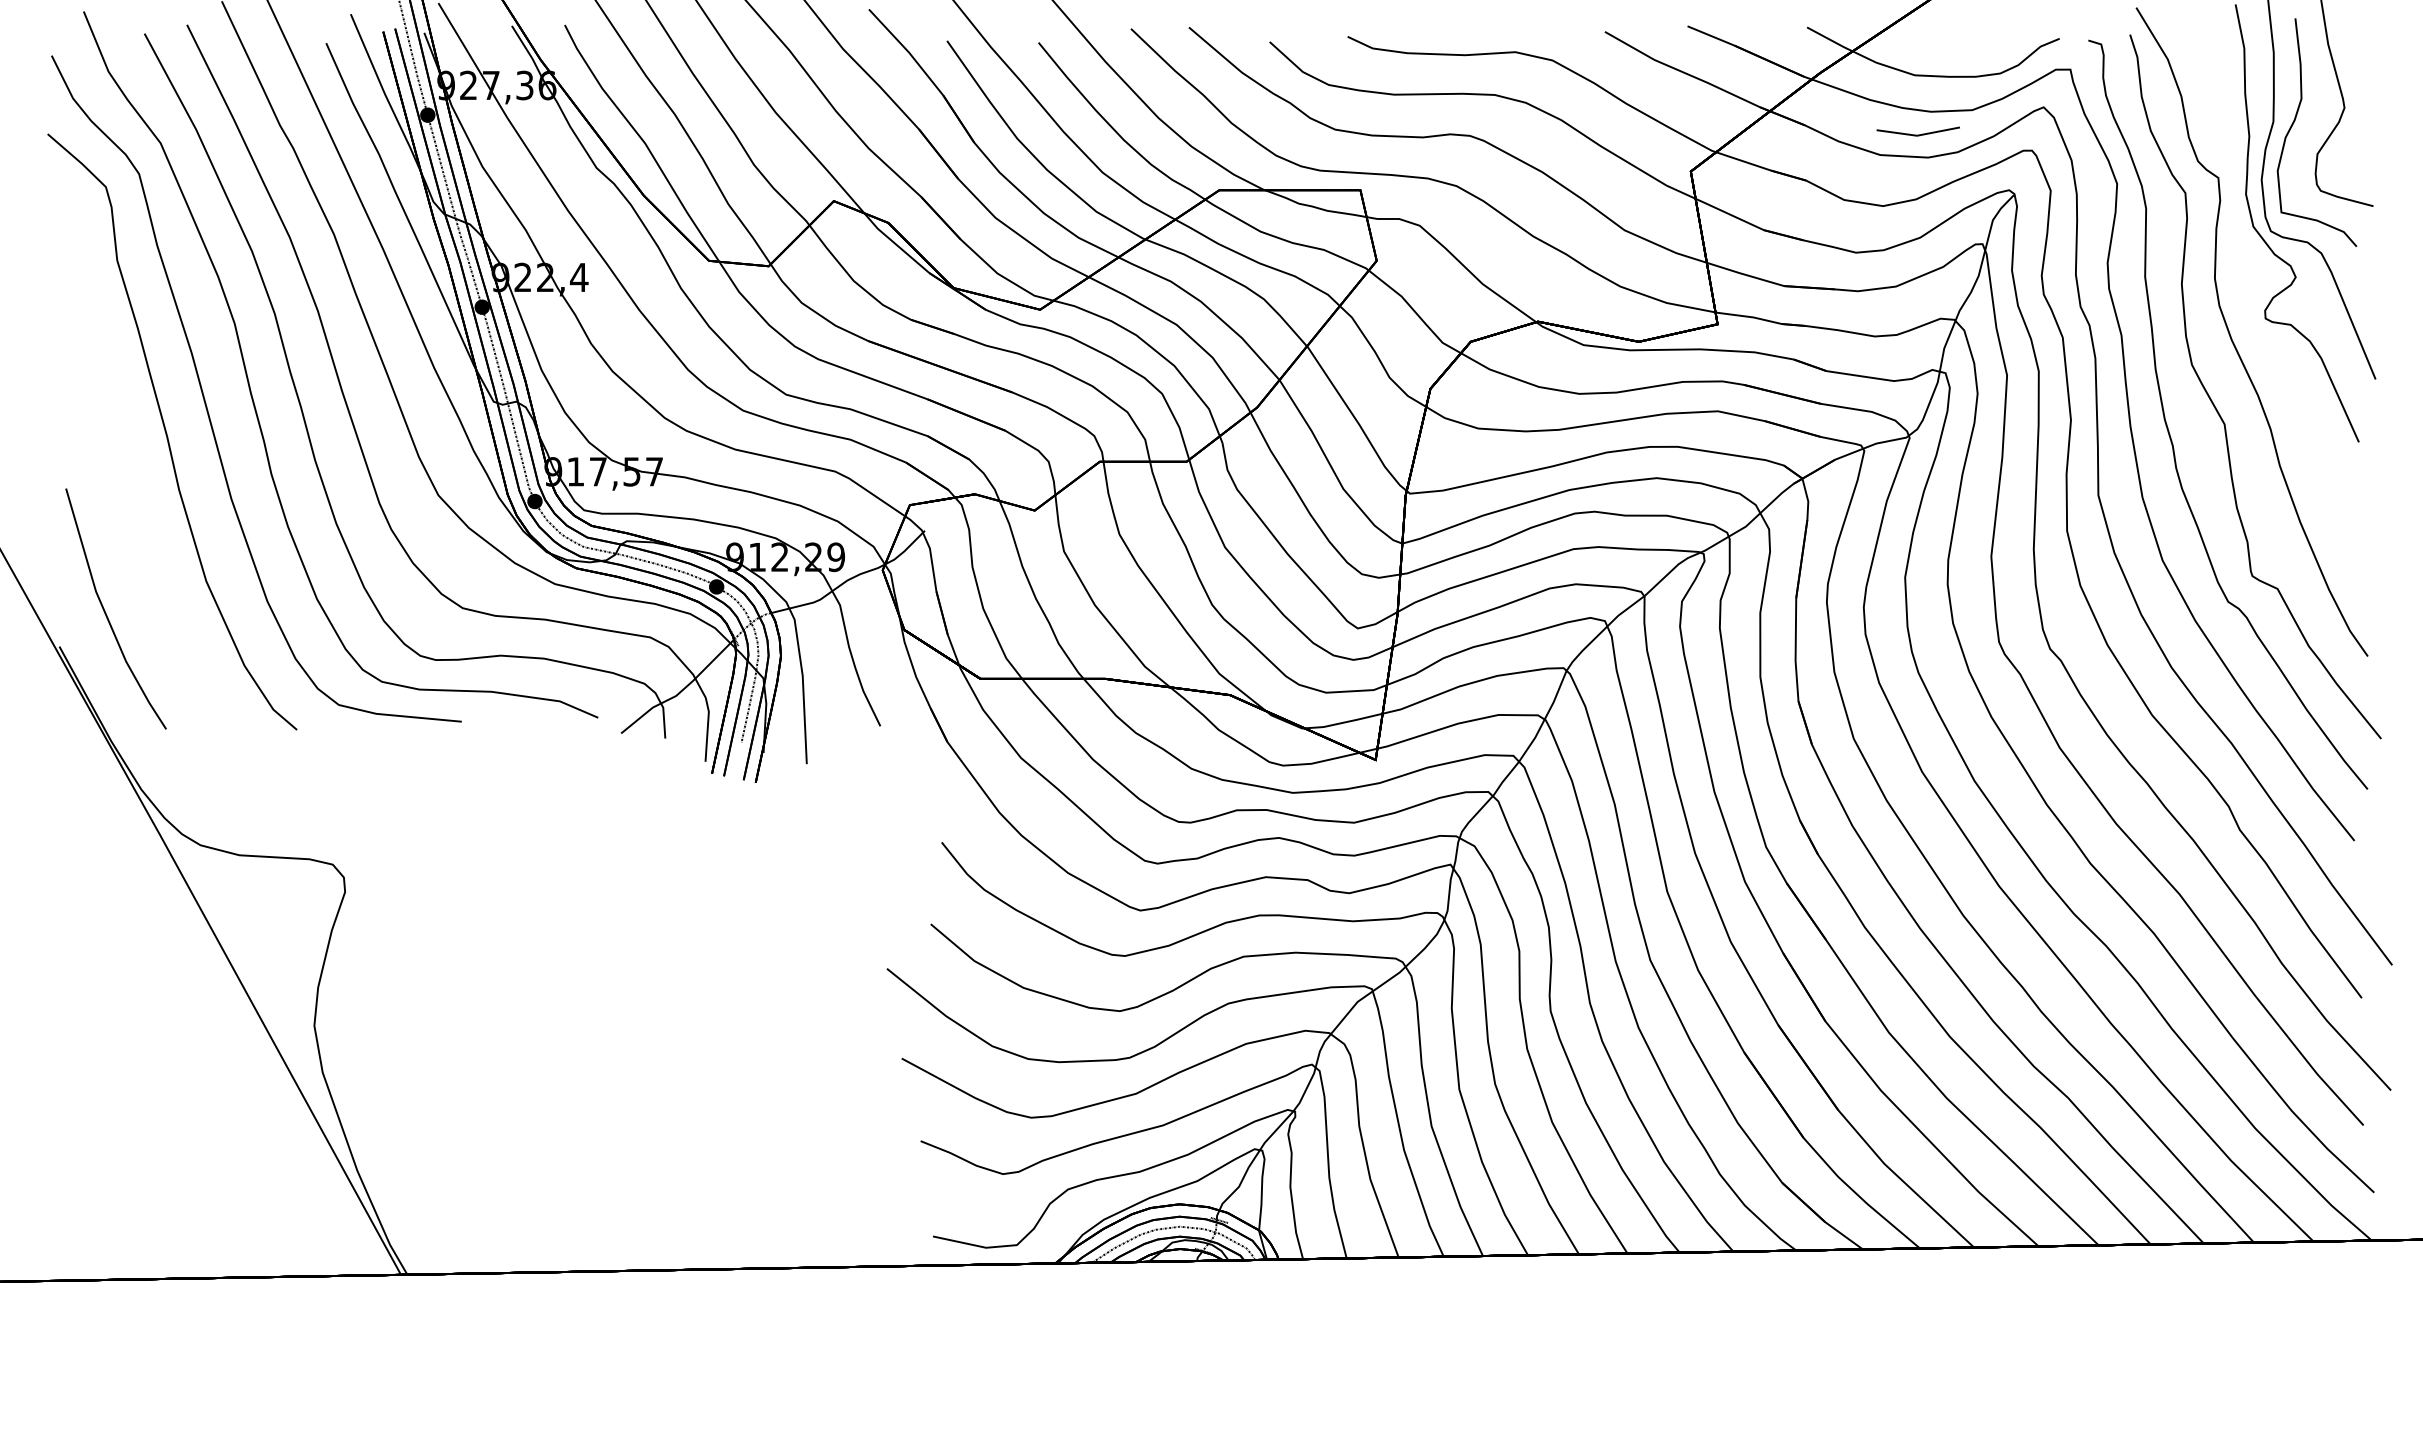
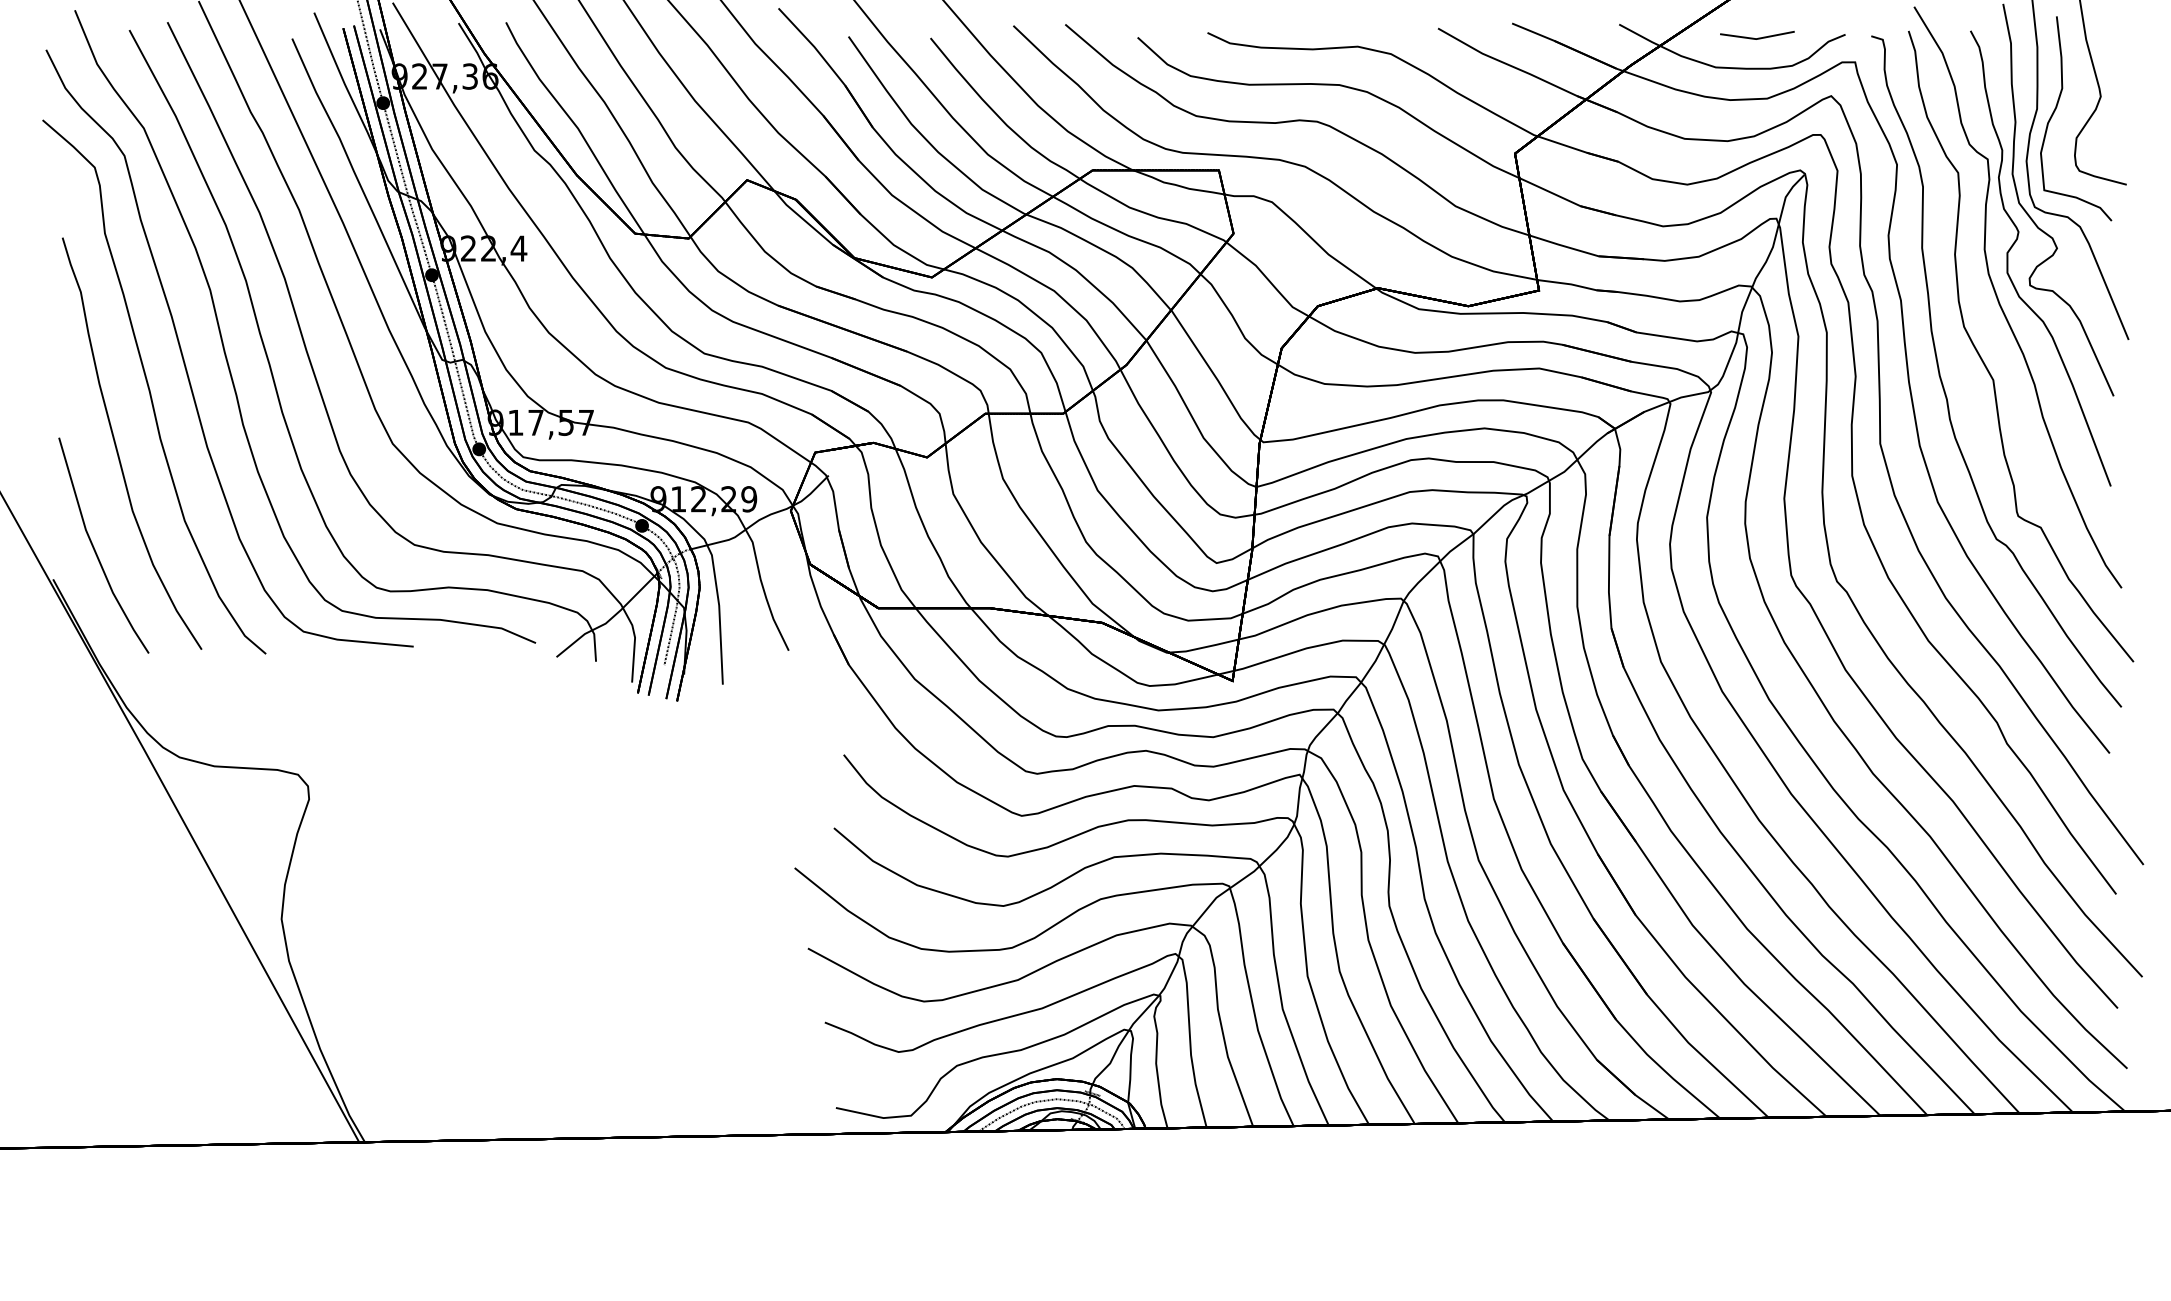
line: (1917, 134) -> (1756, 38), moved
curve: (2251, 268) -> (2017, 240), added
part: (131, 501) -> (117, 449), added

